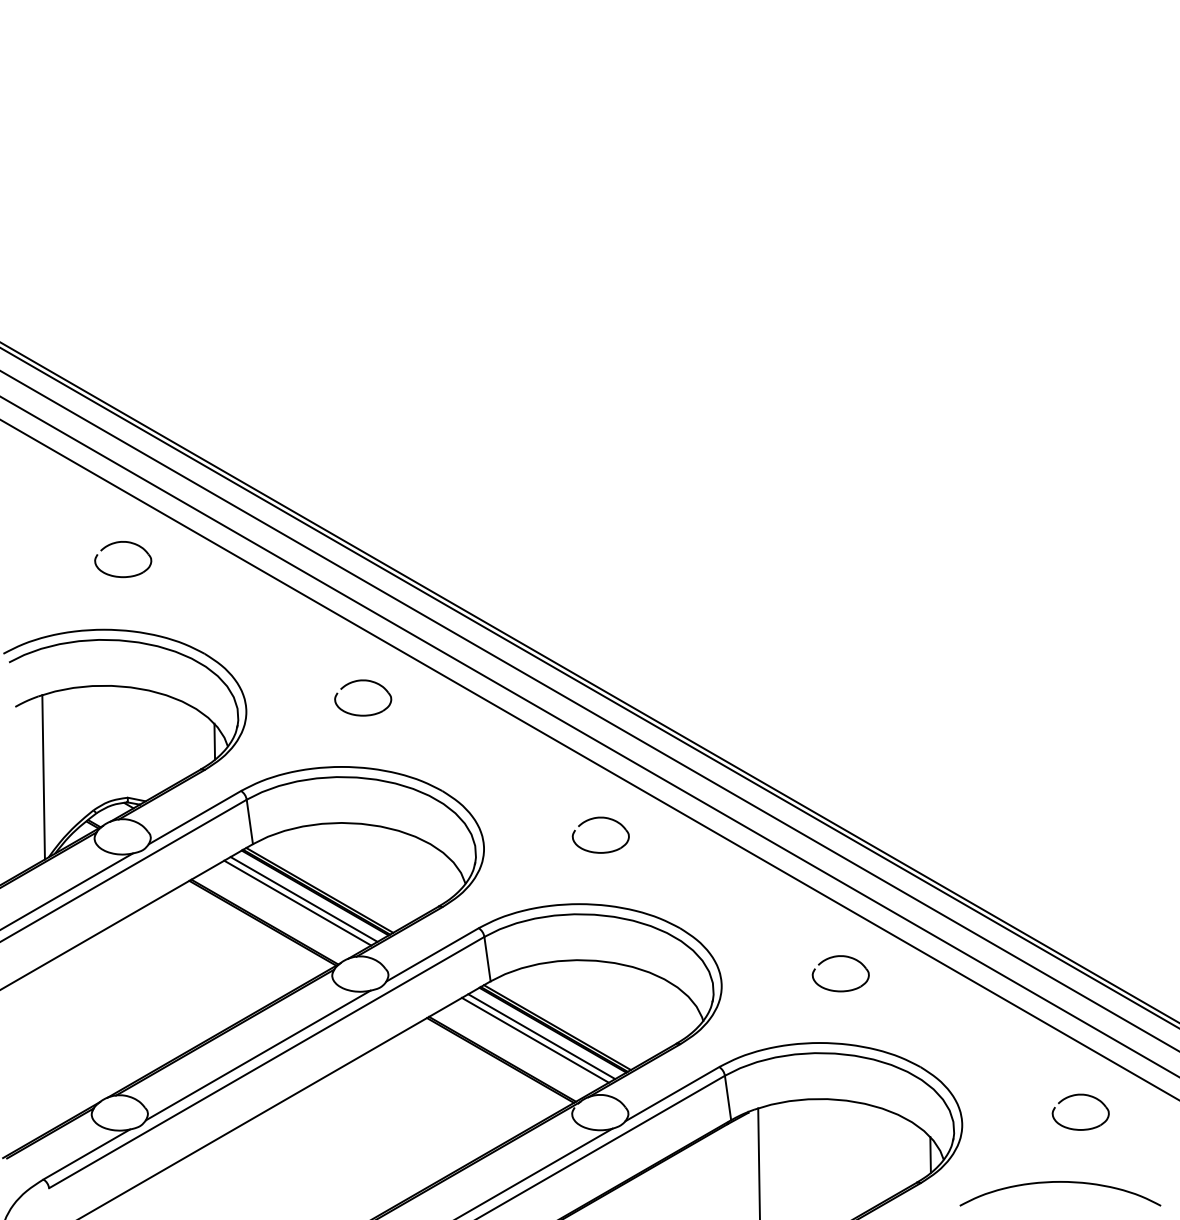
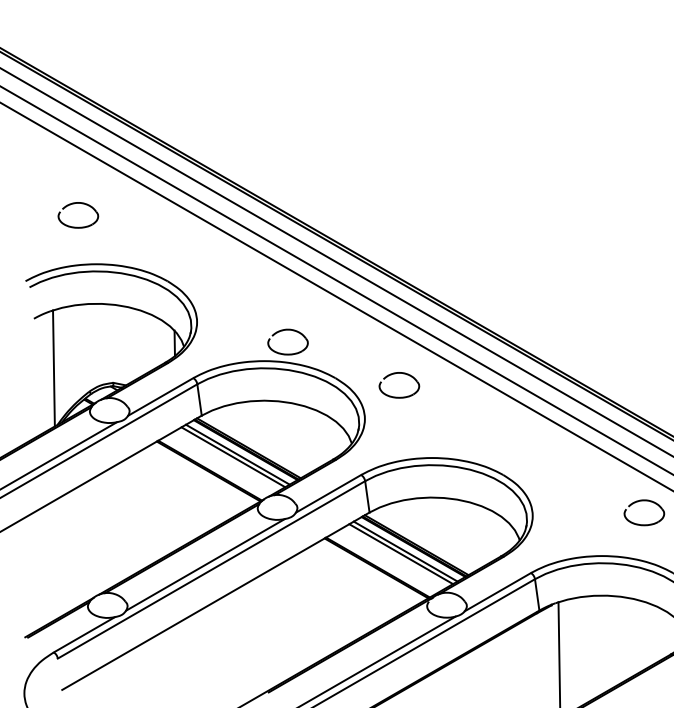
part: (118, 543) -> (75, 204), moved
part: (363, 681) -> (288, 330), moved
part: (600, 818) -> (399, 373), moved
part: (837, 957) -> (642, 501), moved

